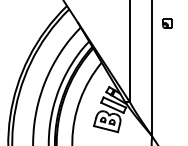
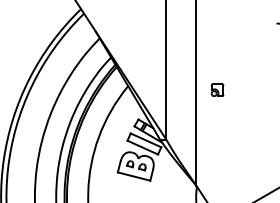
part: (167, 23) -> (217, 89), moved

